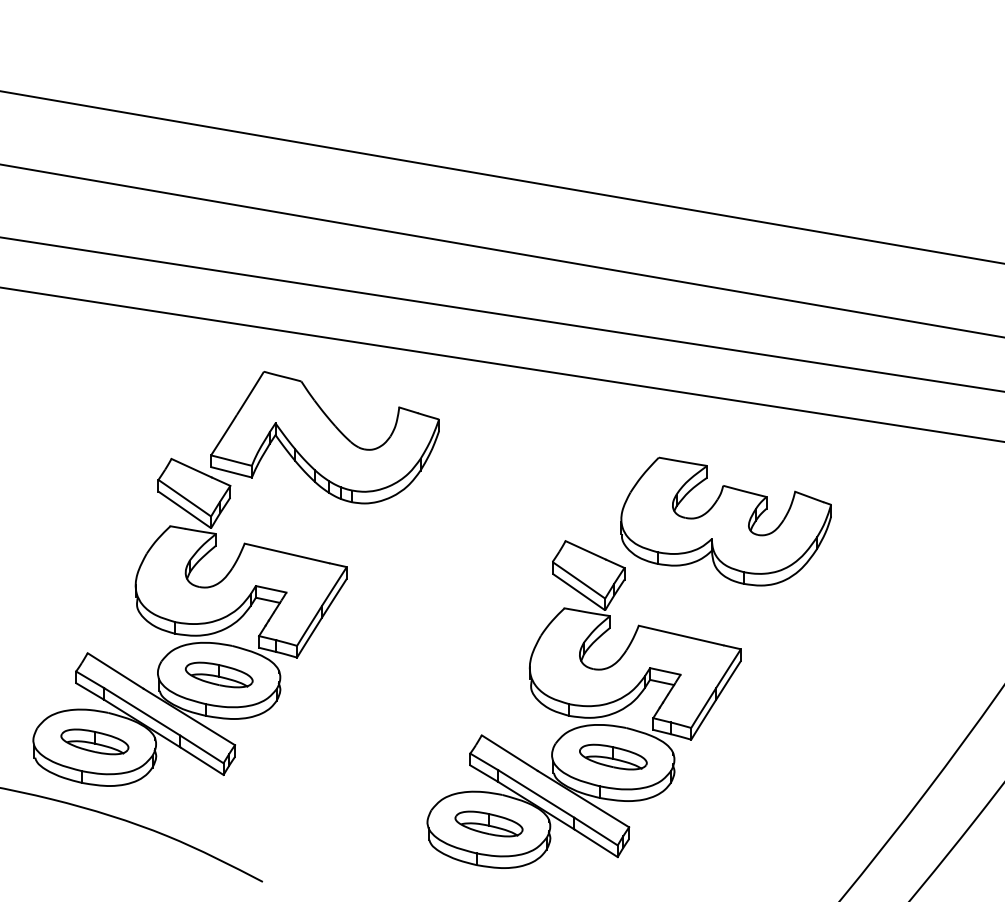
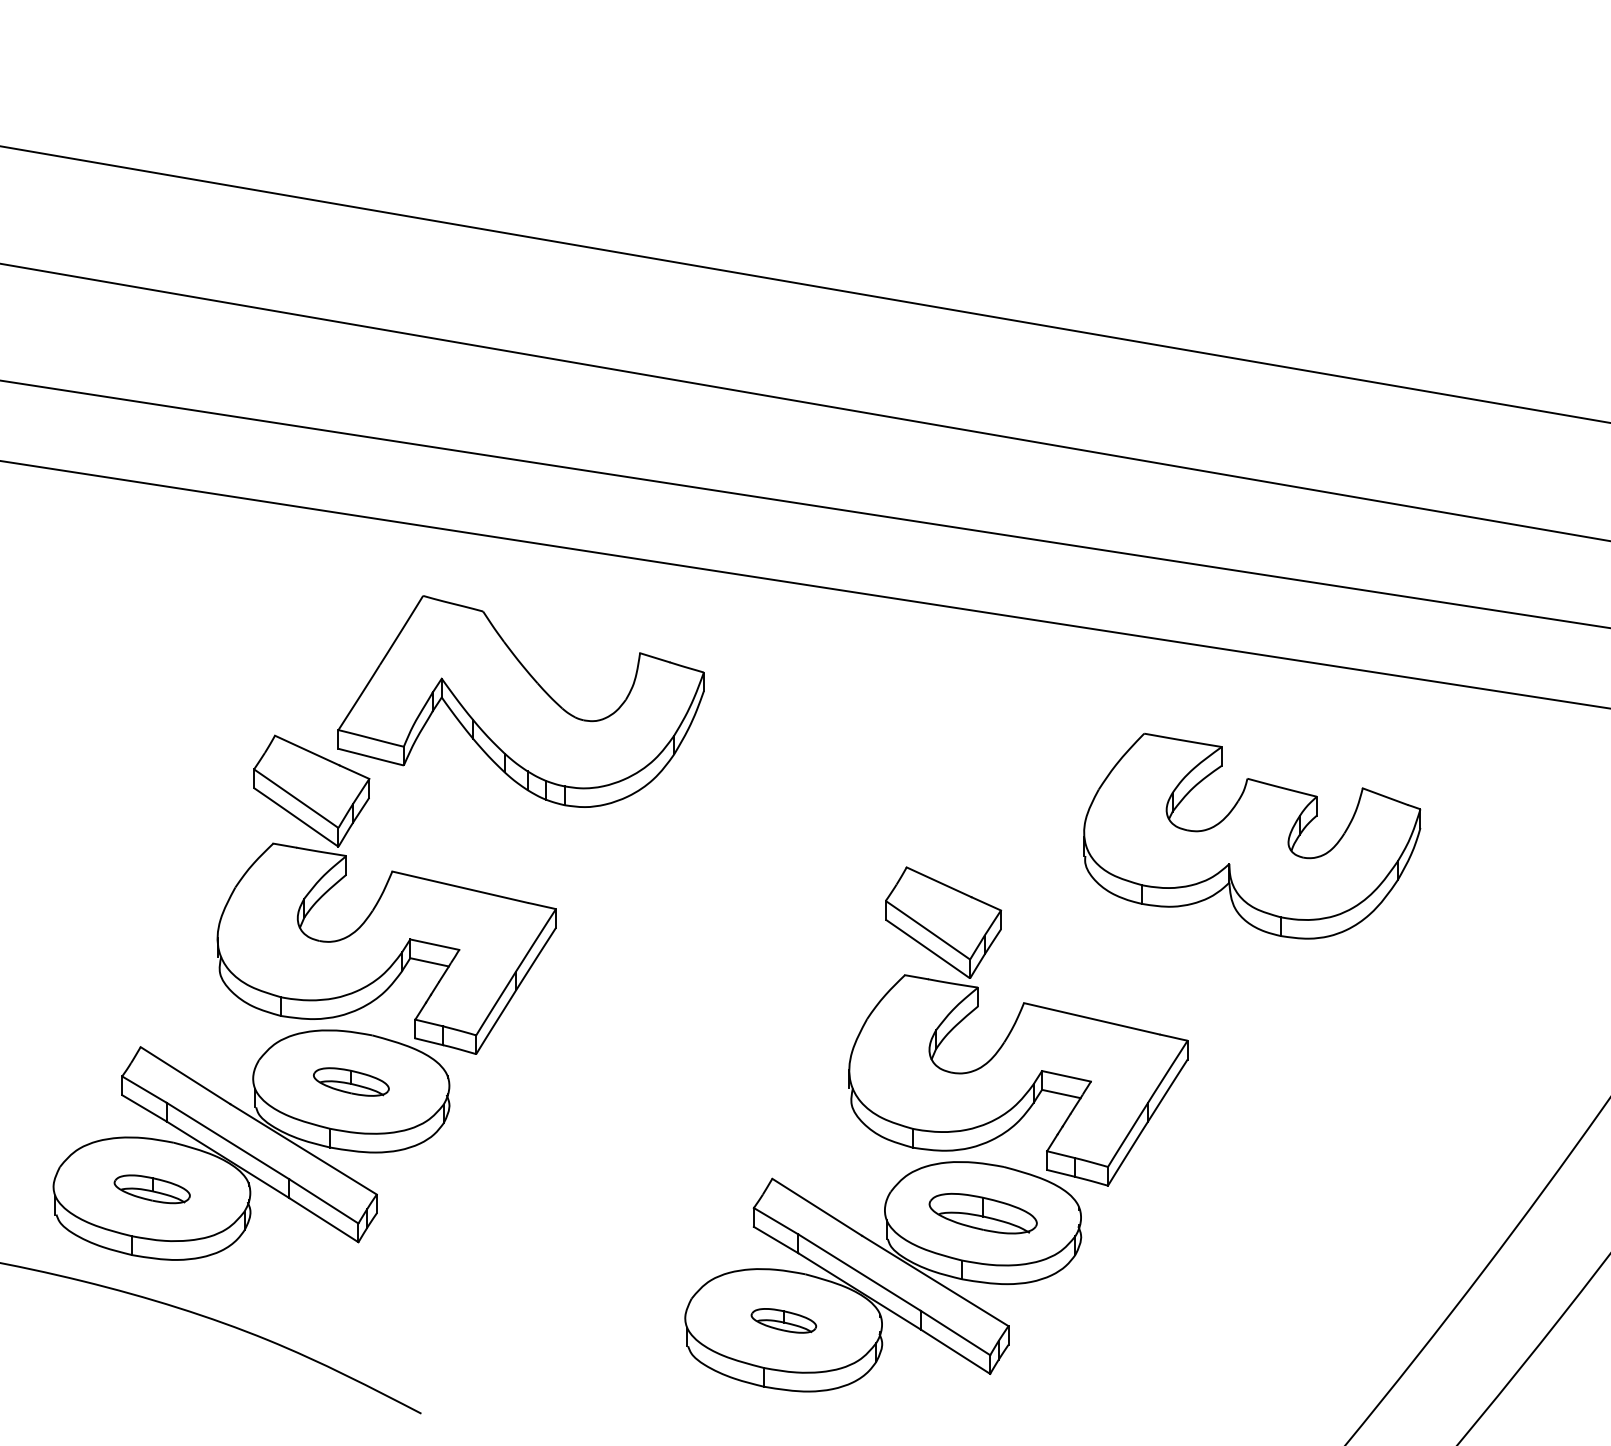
part: (725, 521) -> (1251, 835), moved
part: (218, 674) -> (350, 1081), size x0.7
part: (94, 741) -> (151, 1188), size x0.7
part: (488, 823) -> (783, 1320), size x0.6

